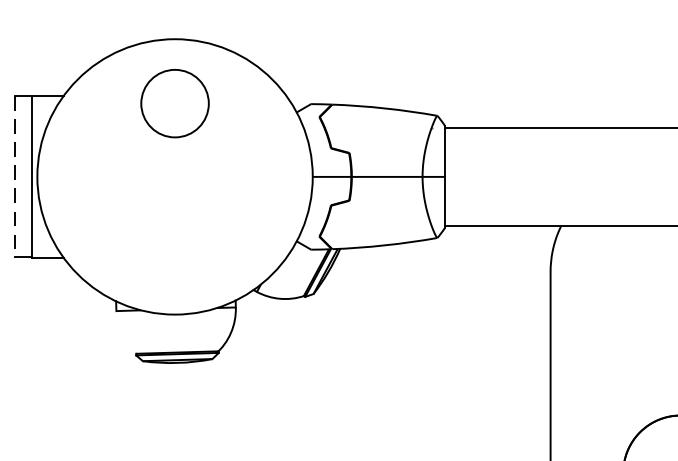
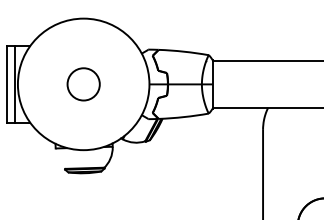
circle: (174, 103) -> (83, 84), moved
line: (15, 177) -> (7, 84), dashed -> solid

